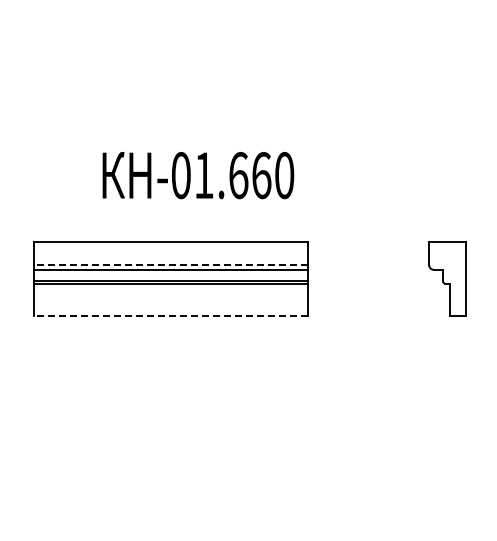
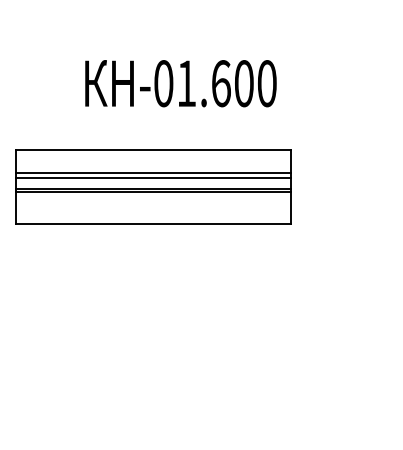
text: (261, 175) -> (244, 83), -01.660 -> -01.600
line: (170, 265) -> (153, 173), dashed -> solid
line: (170, 315) -> (153, 223), dashed -> solid

